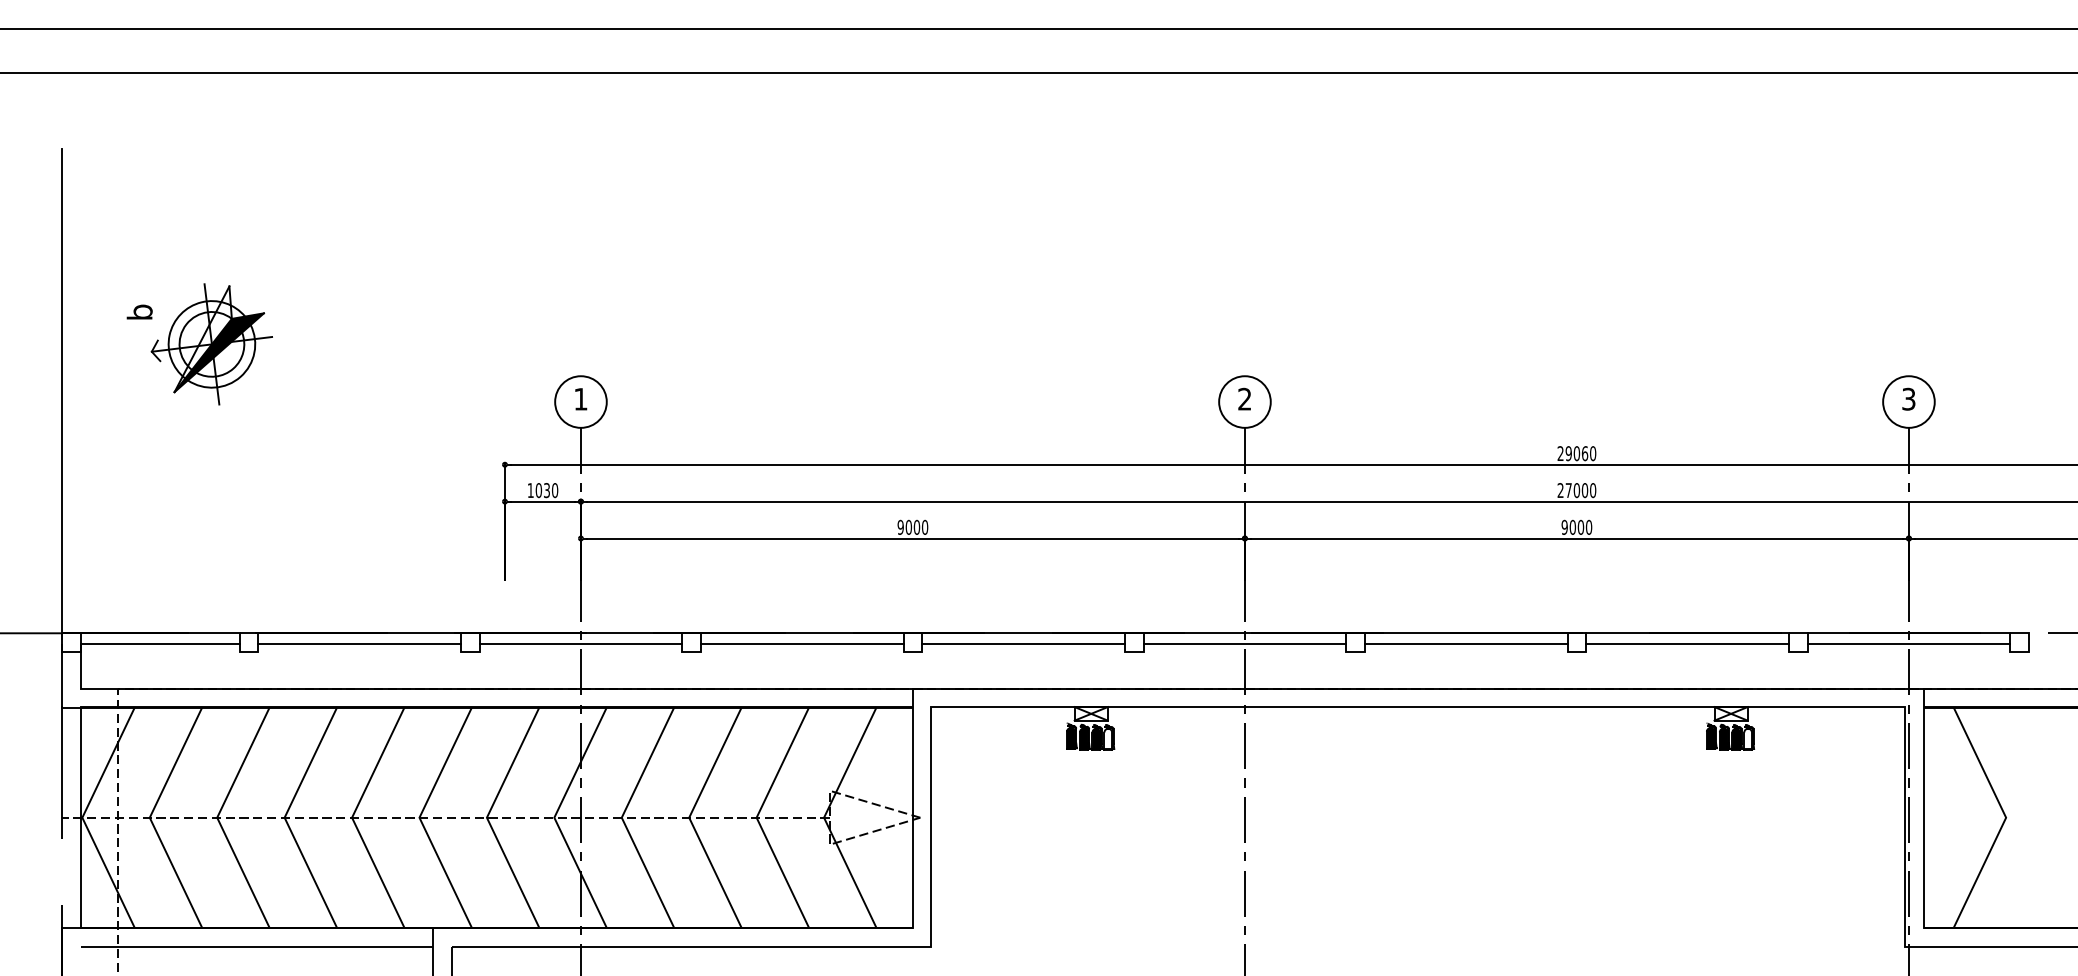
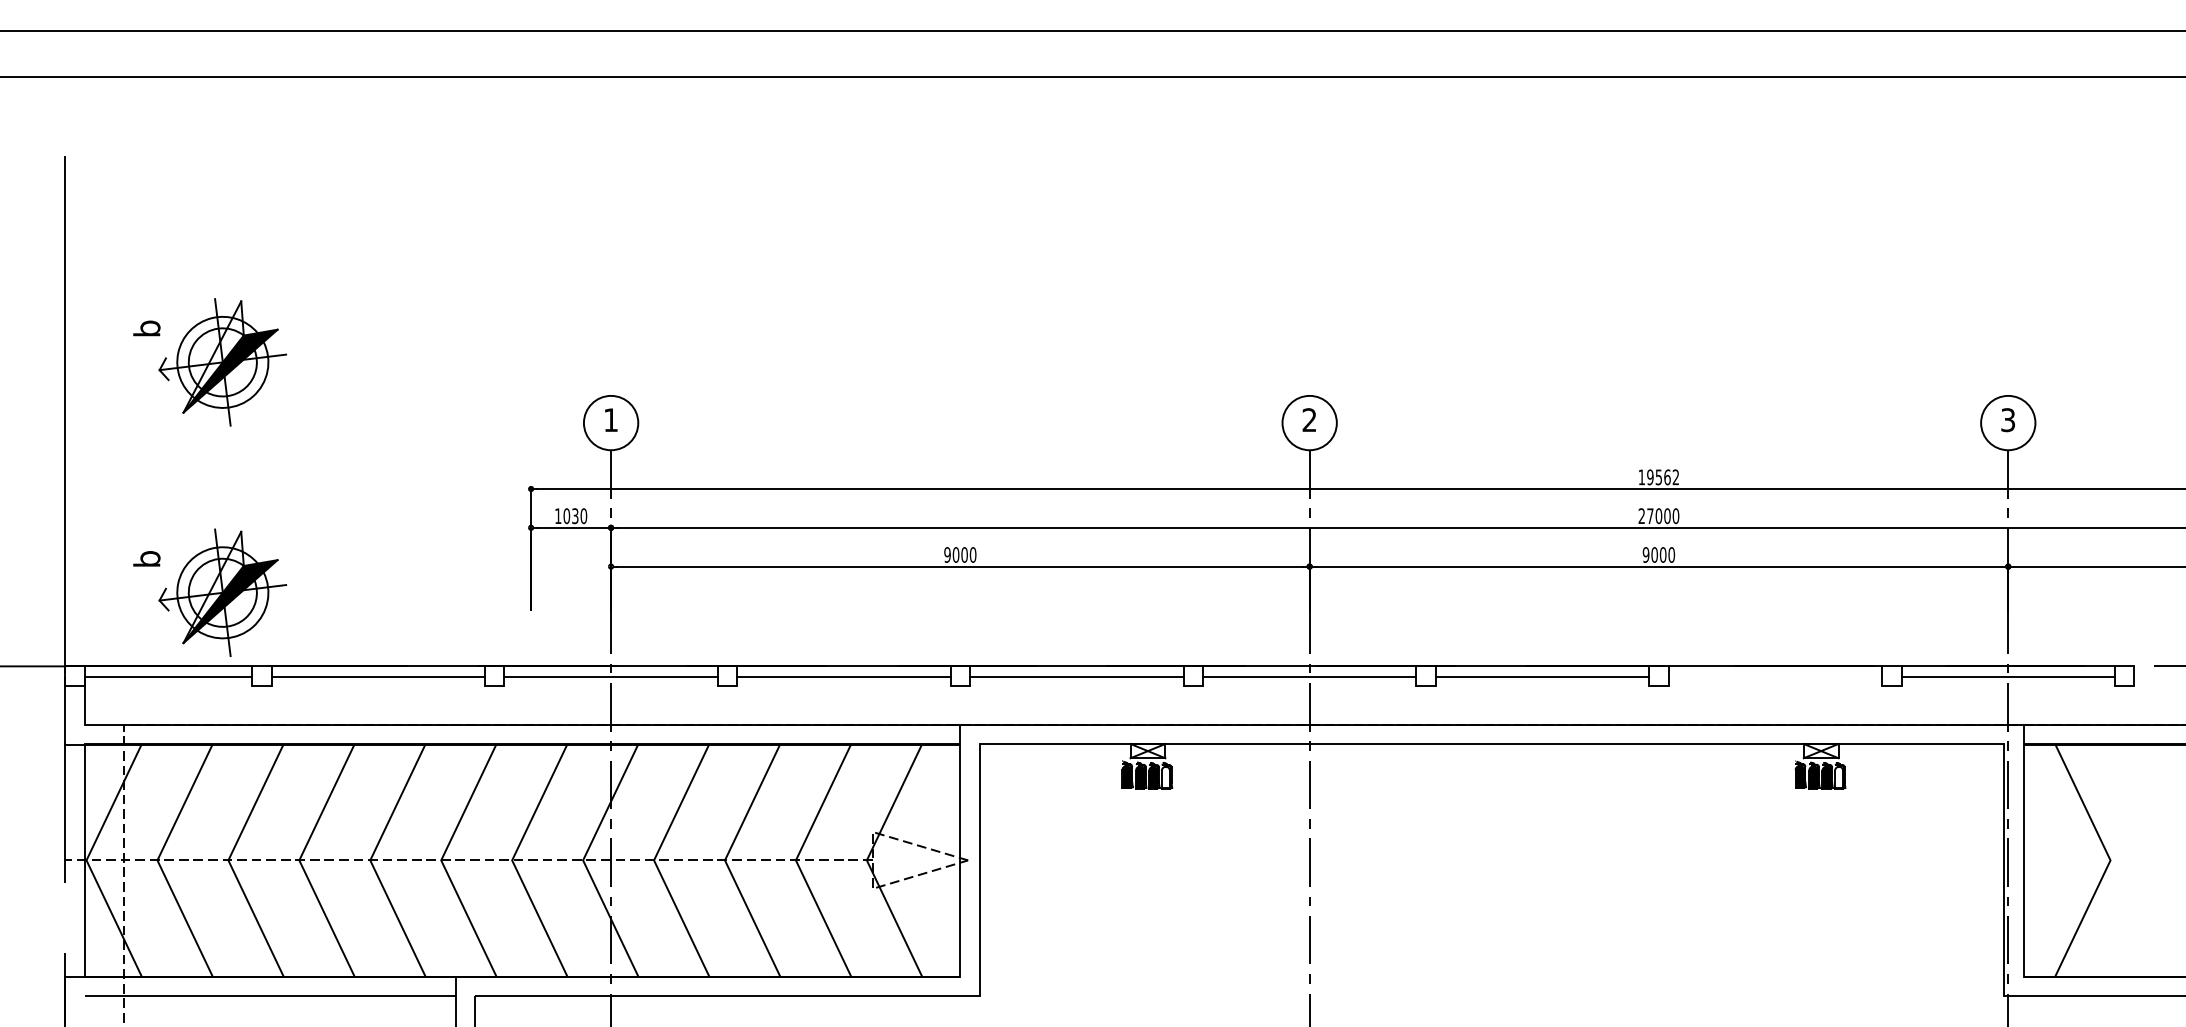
text: (1576, 453) -> (1658, 477), 29060 -> 19562
part: (199, 563) -> (209, 592), added
line: (1687, 643) -> (1775, 677), removed

